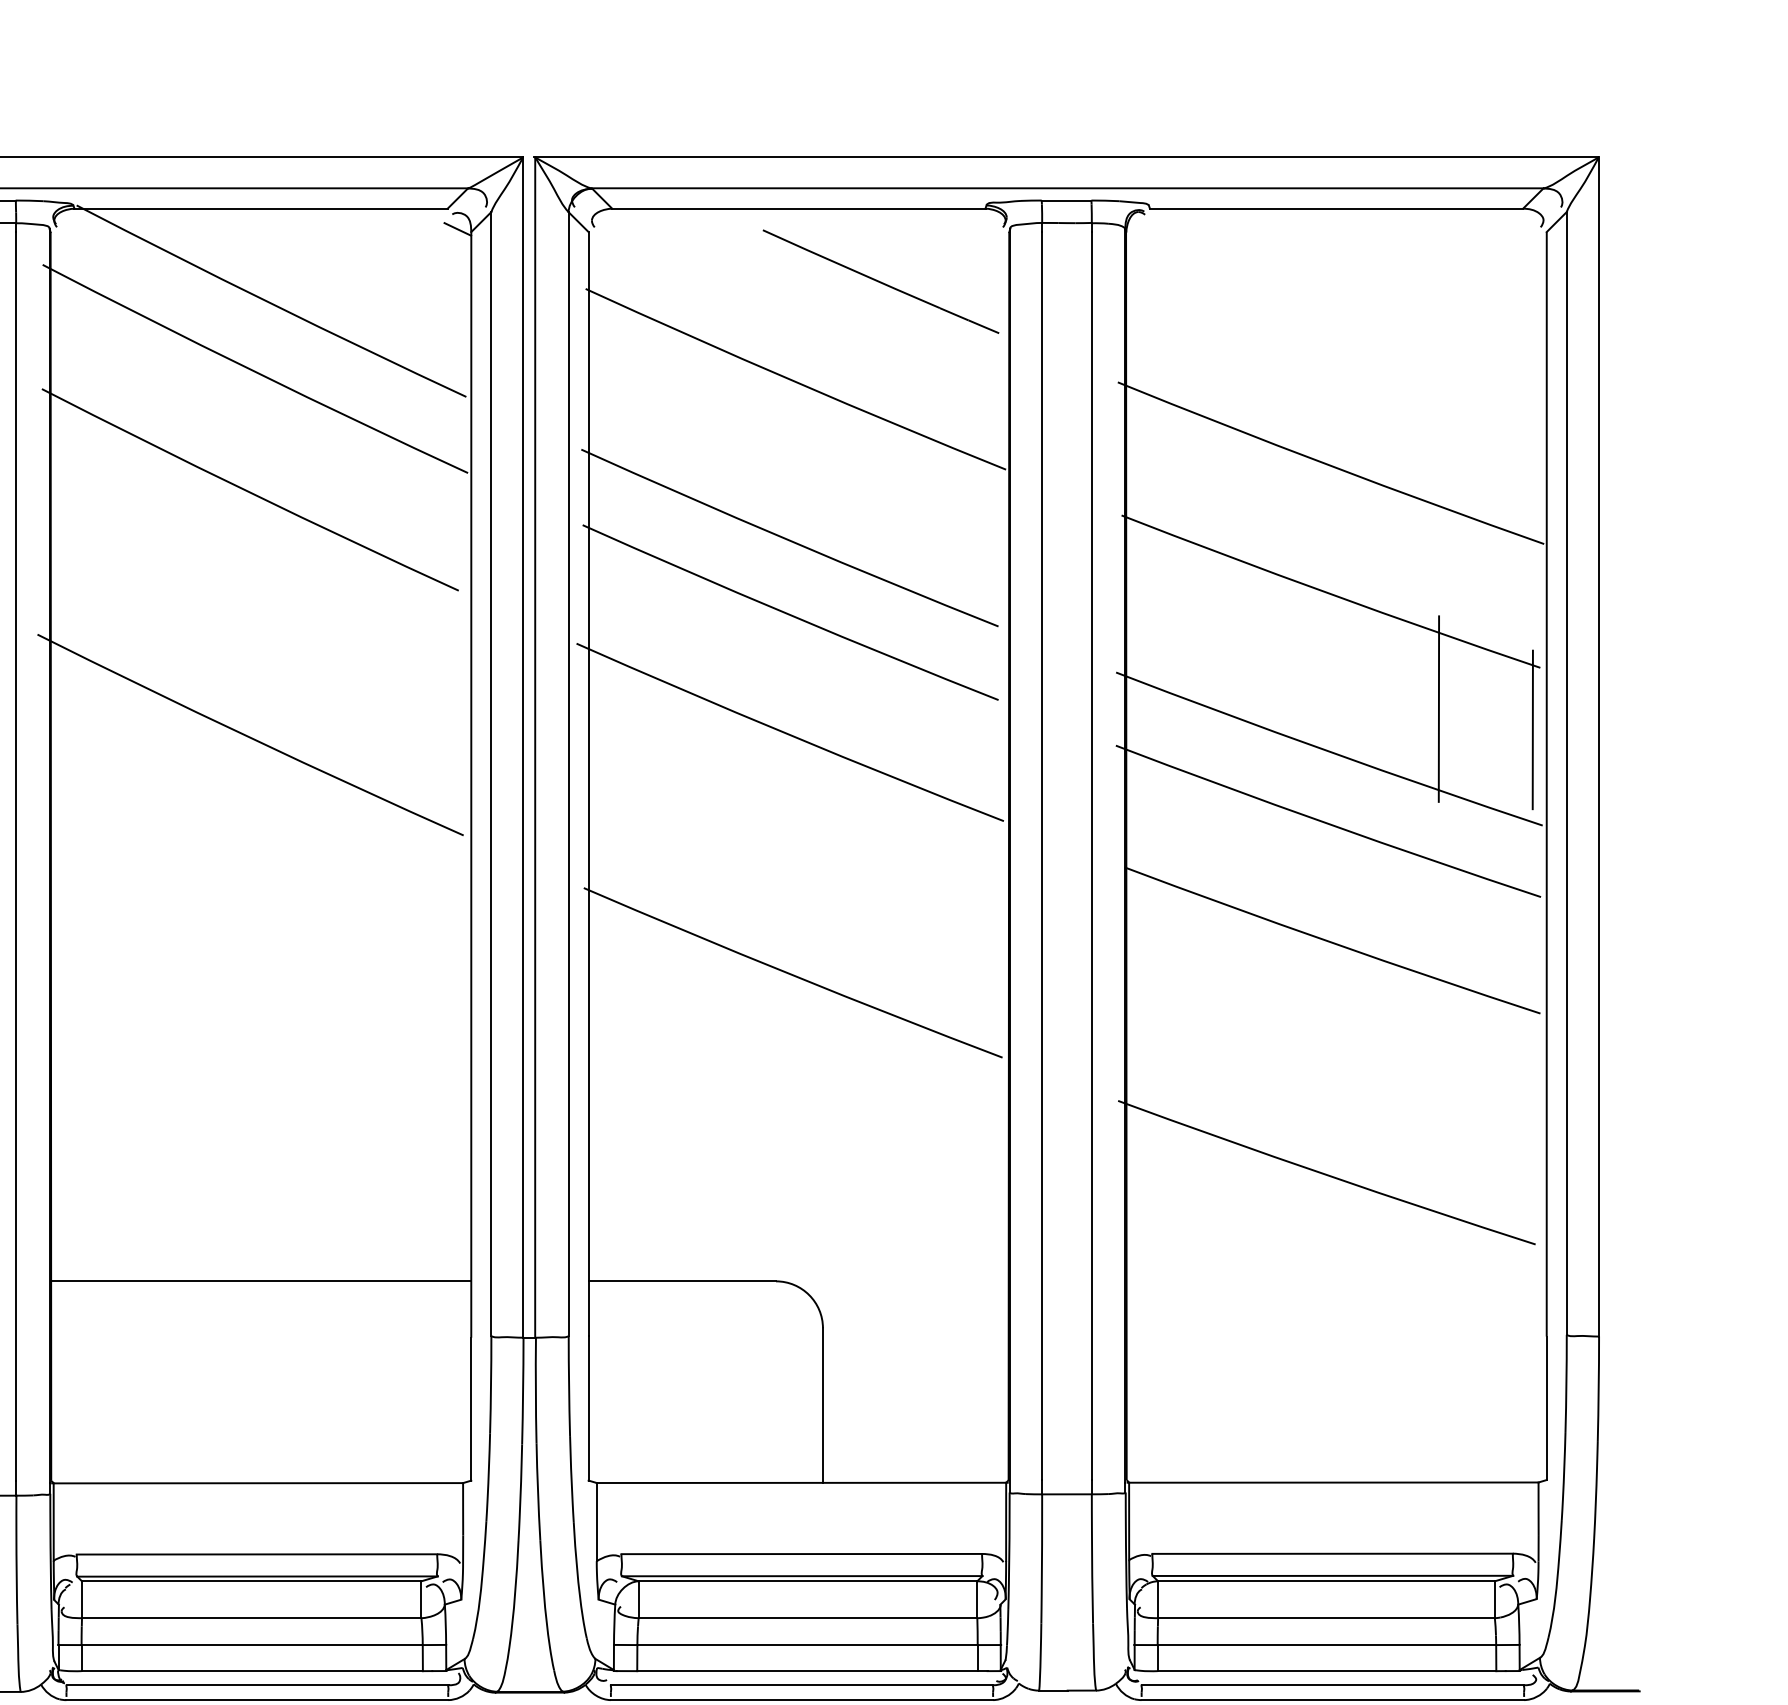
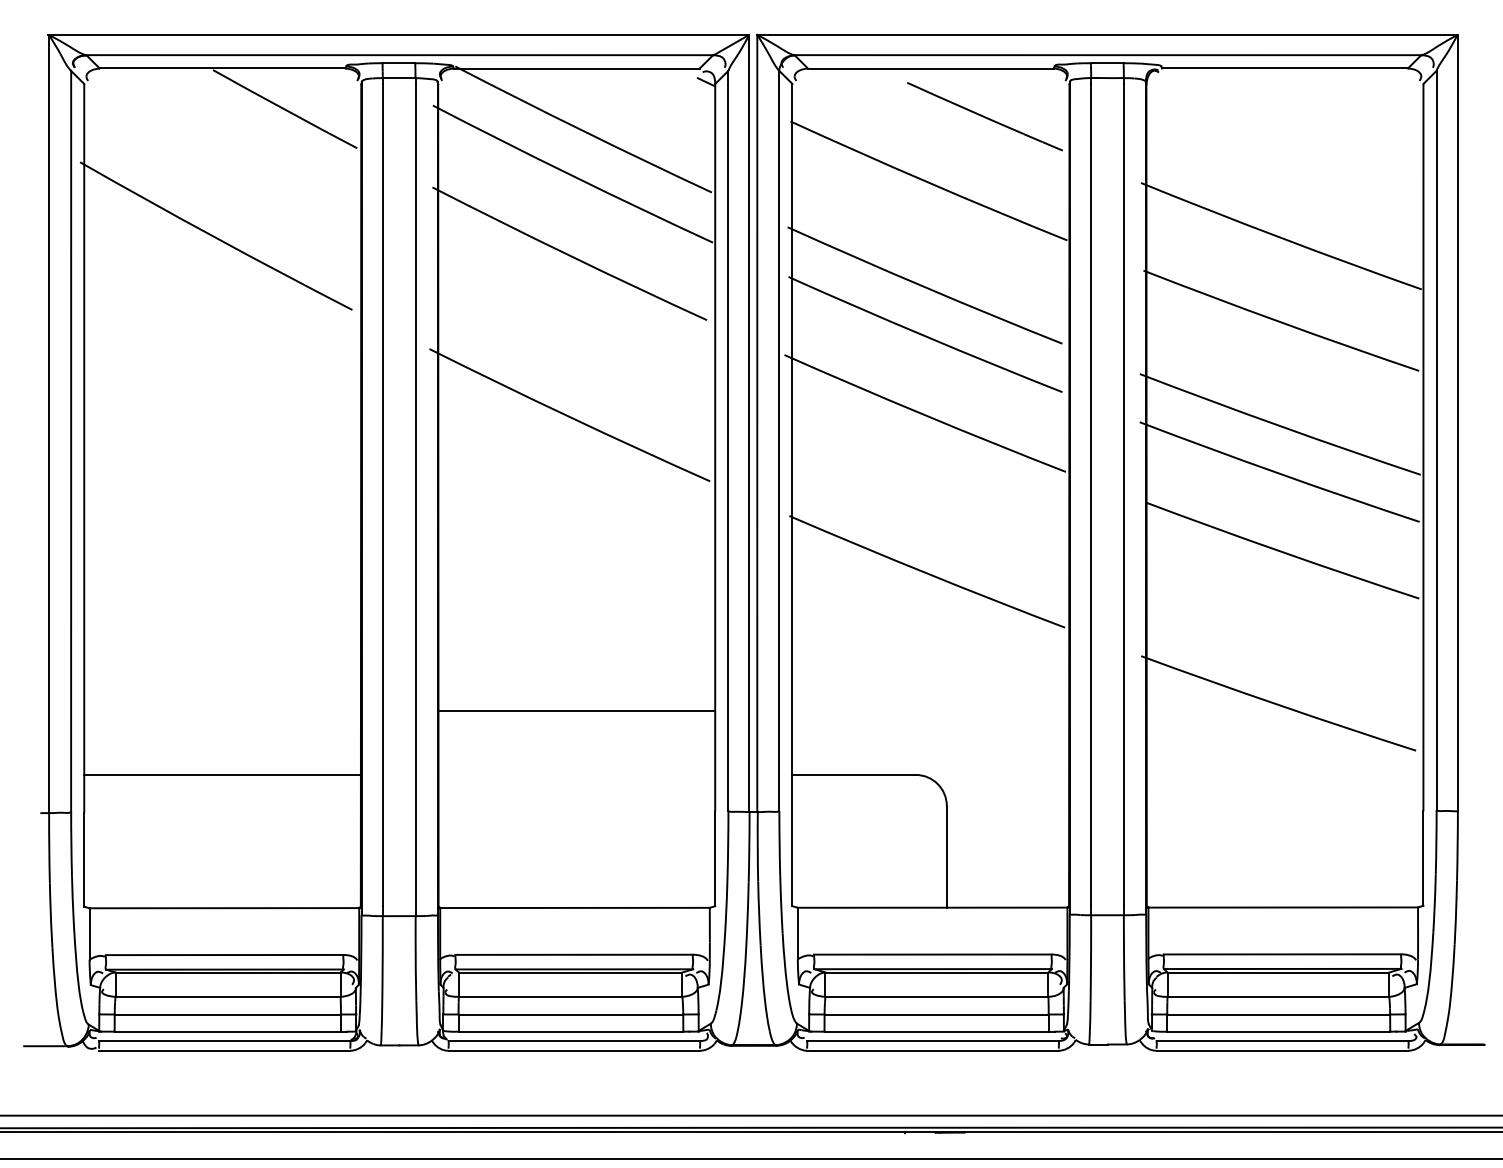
line: (1439, 709) -> (1352, 398), removed
line: (1533, 729) -> (1414, 411), removed
line: (260, 1280) -> (576, 710), moved

